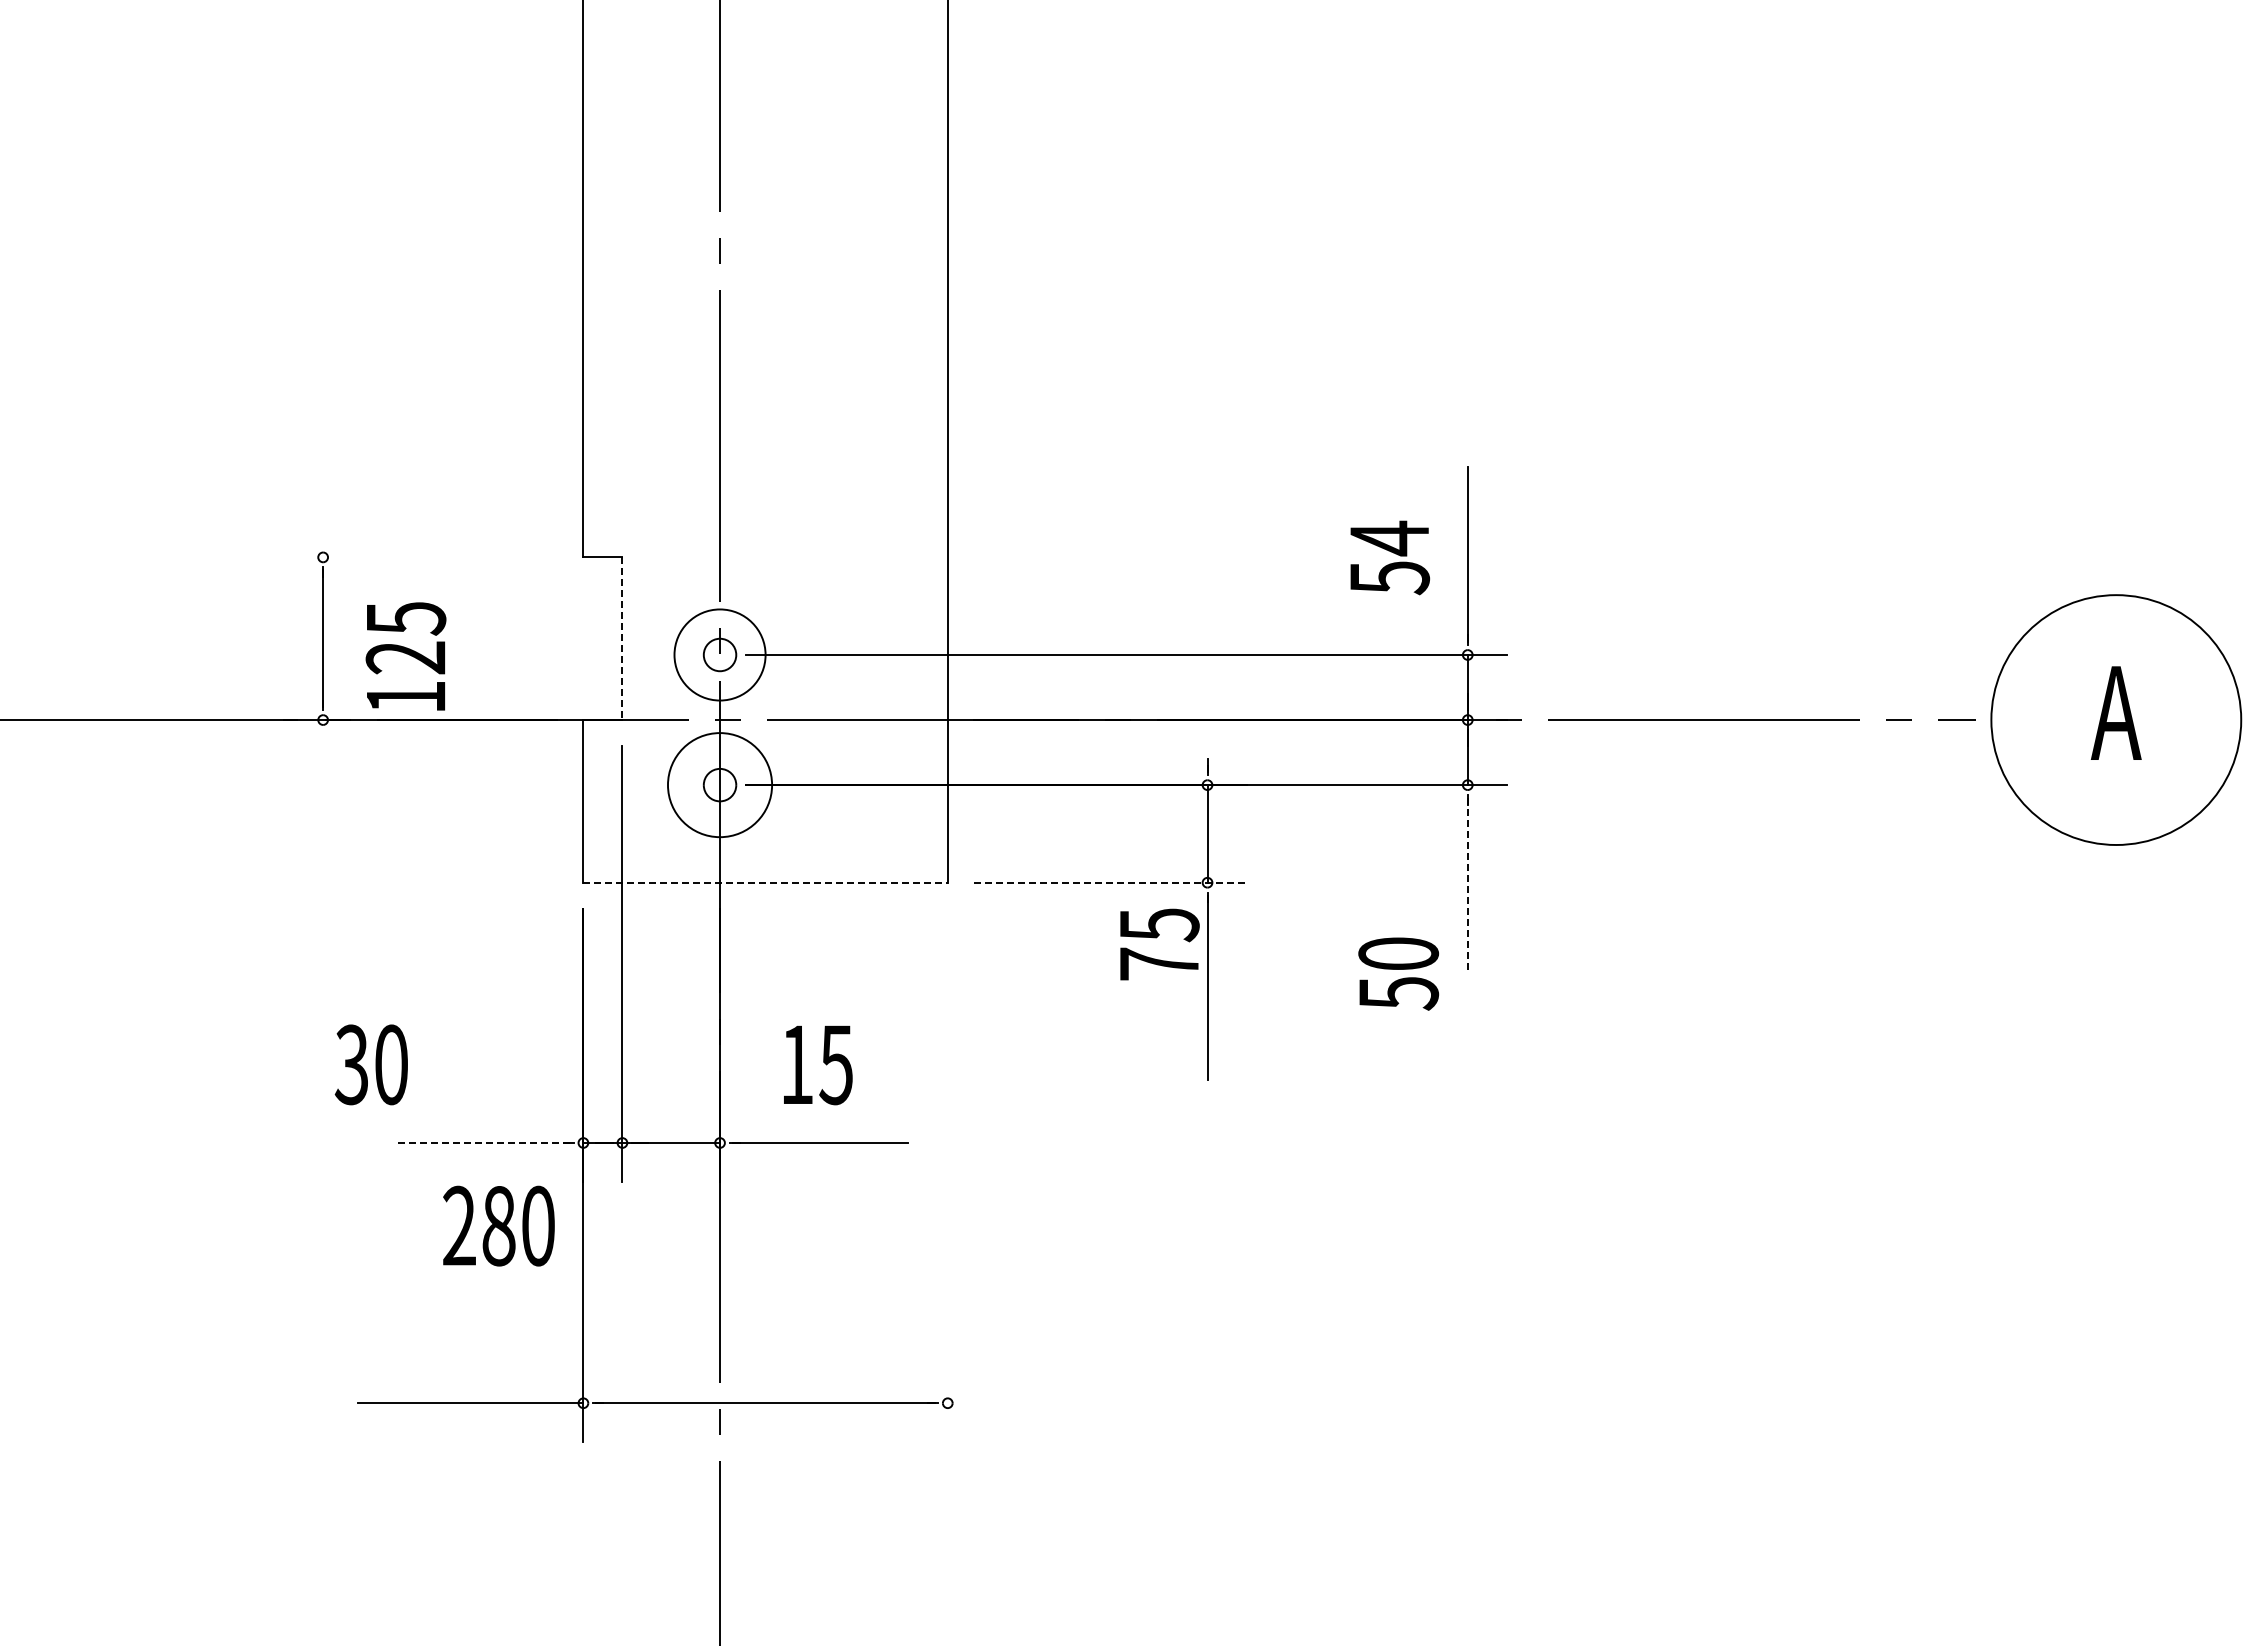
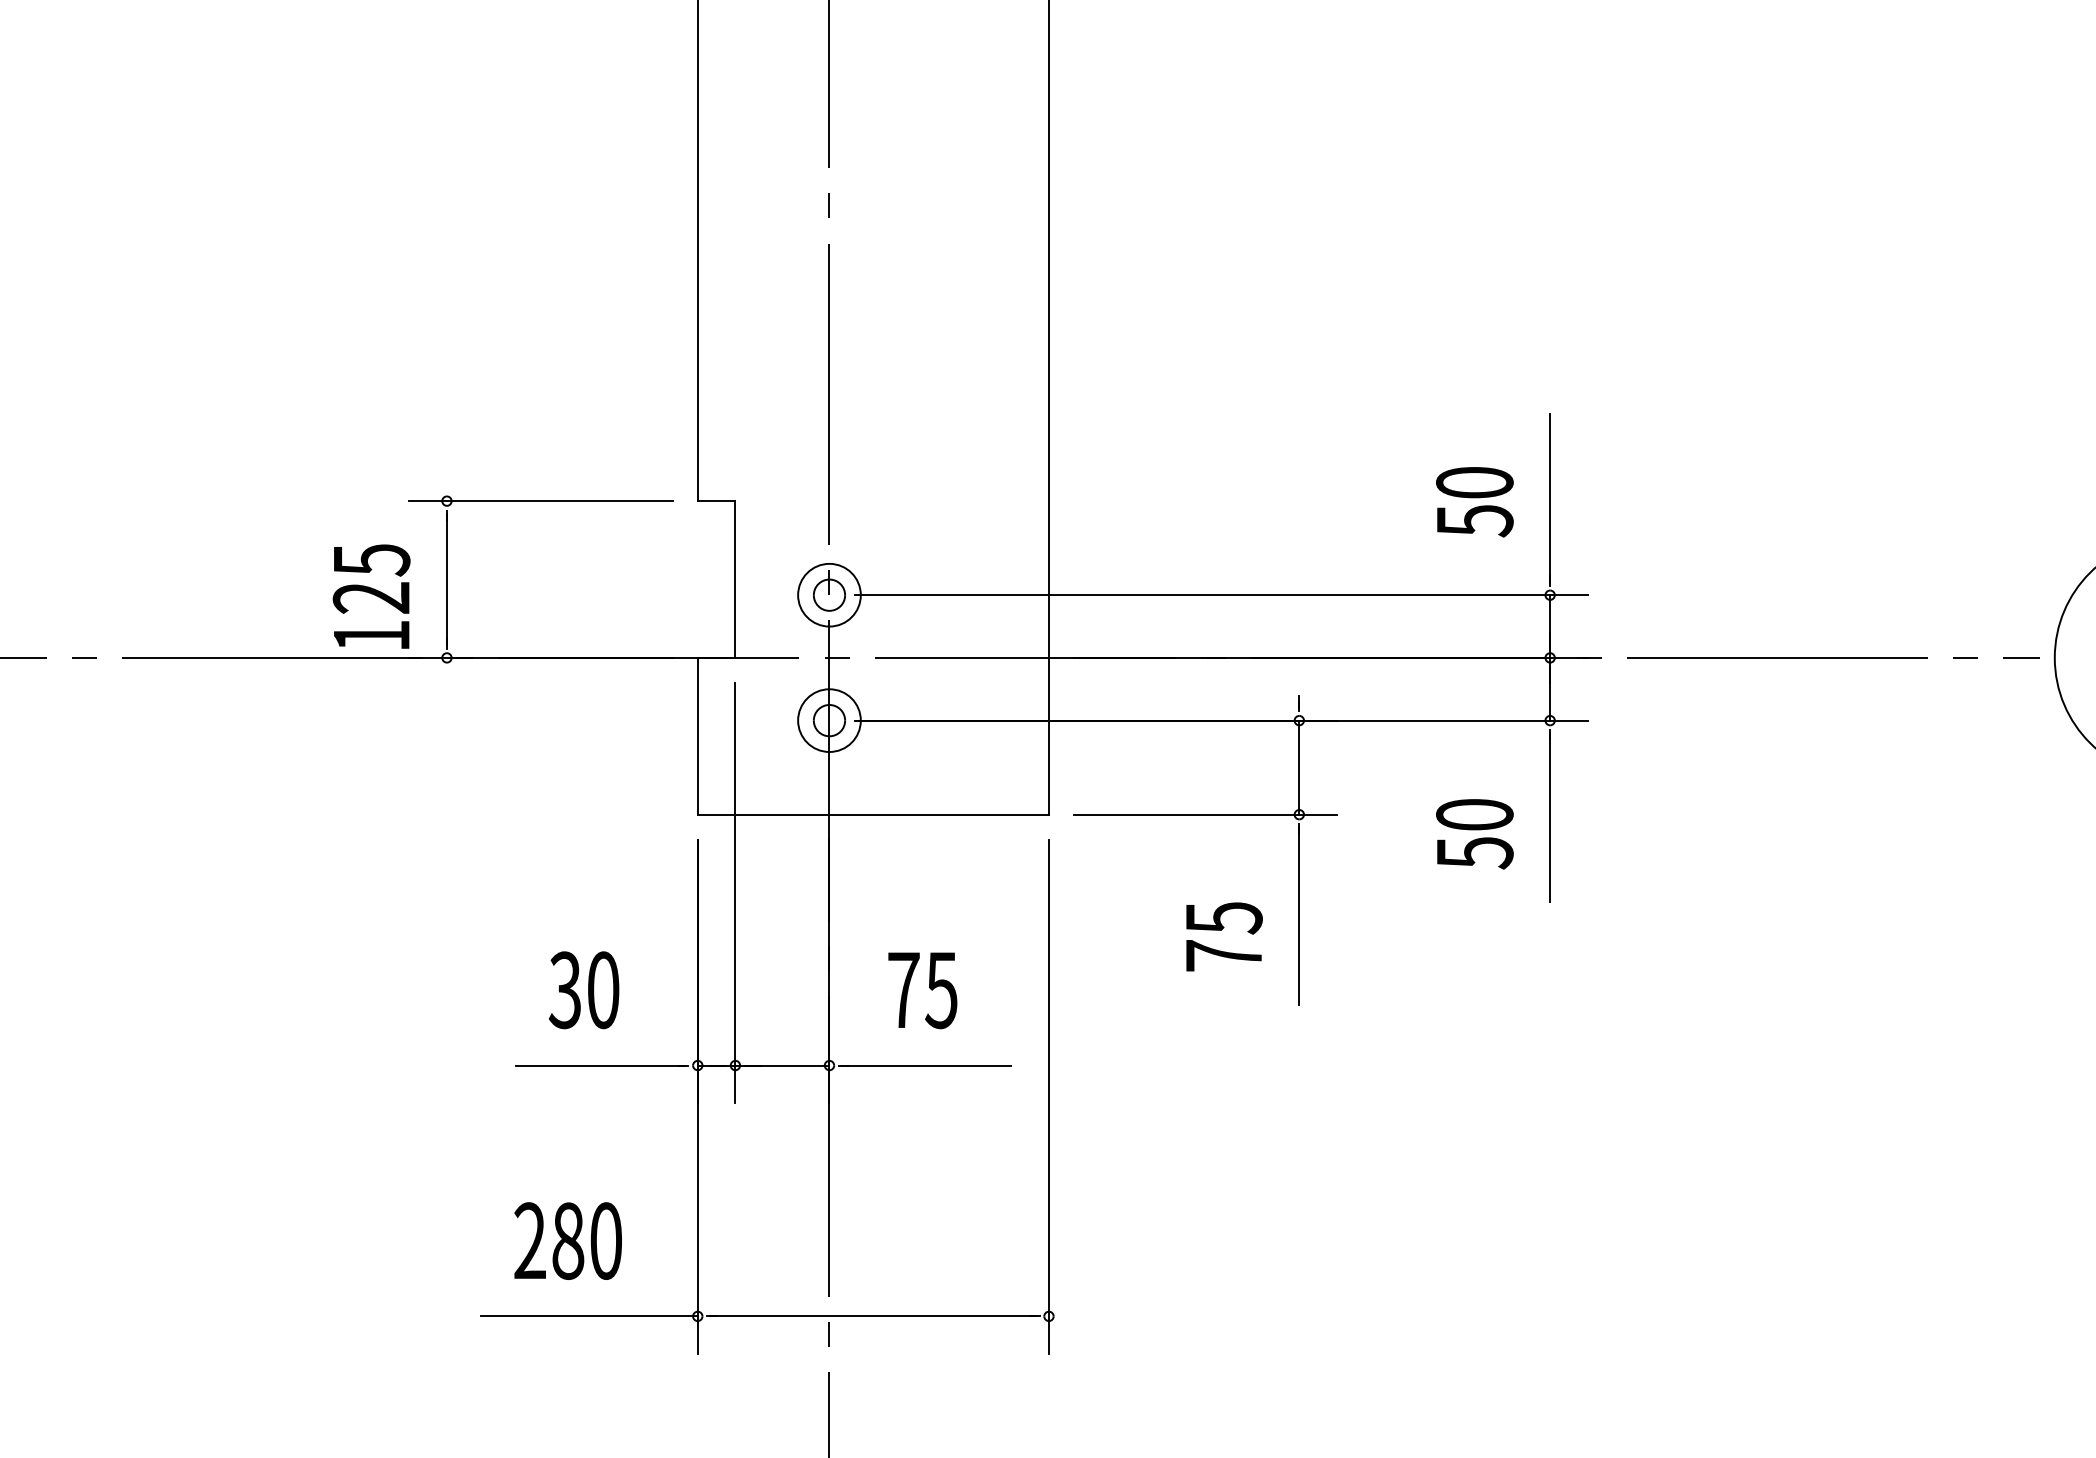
text: (1389, 538) -> (1474, 482), 54 -> 50
line: (420, 557) -> (540, 501), added
line: (622, 639) -> (735, 580), dashed -> solid
circle: (719, 654) -> (828, 594), size x0.71
text: (405, 656) -> (371, 596), moved
circle: (719, 784) -> (828, 720), size x0.62
line: (766, 882) -> (874, 814), dashed -> solid
line: (1110, 882) -> (1205, 814), dashed -> solid
line: (1467, 885) -> (1549, 817), dashed -> solid
text: (1159, 944) -> (1224, 936), moved
text: (1398, 973) -> (1474, 833), moved
text: (370, 1064) -> (583, 989), moved
text: (797, 1064) -> (904, 989), 15 -> 75
line: (482, 1142) -> (600, 1065), dashed -> solid
line: (947, 1175) -> (1048, 1096), added
text: (498, 1225) -> (567, 1240), moved

